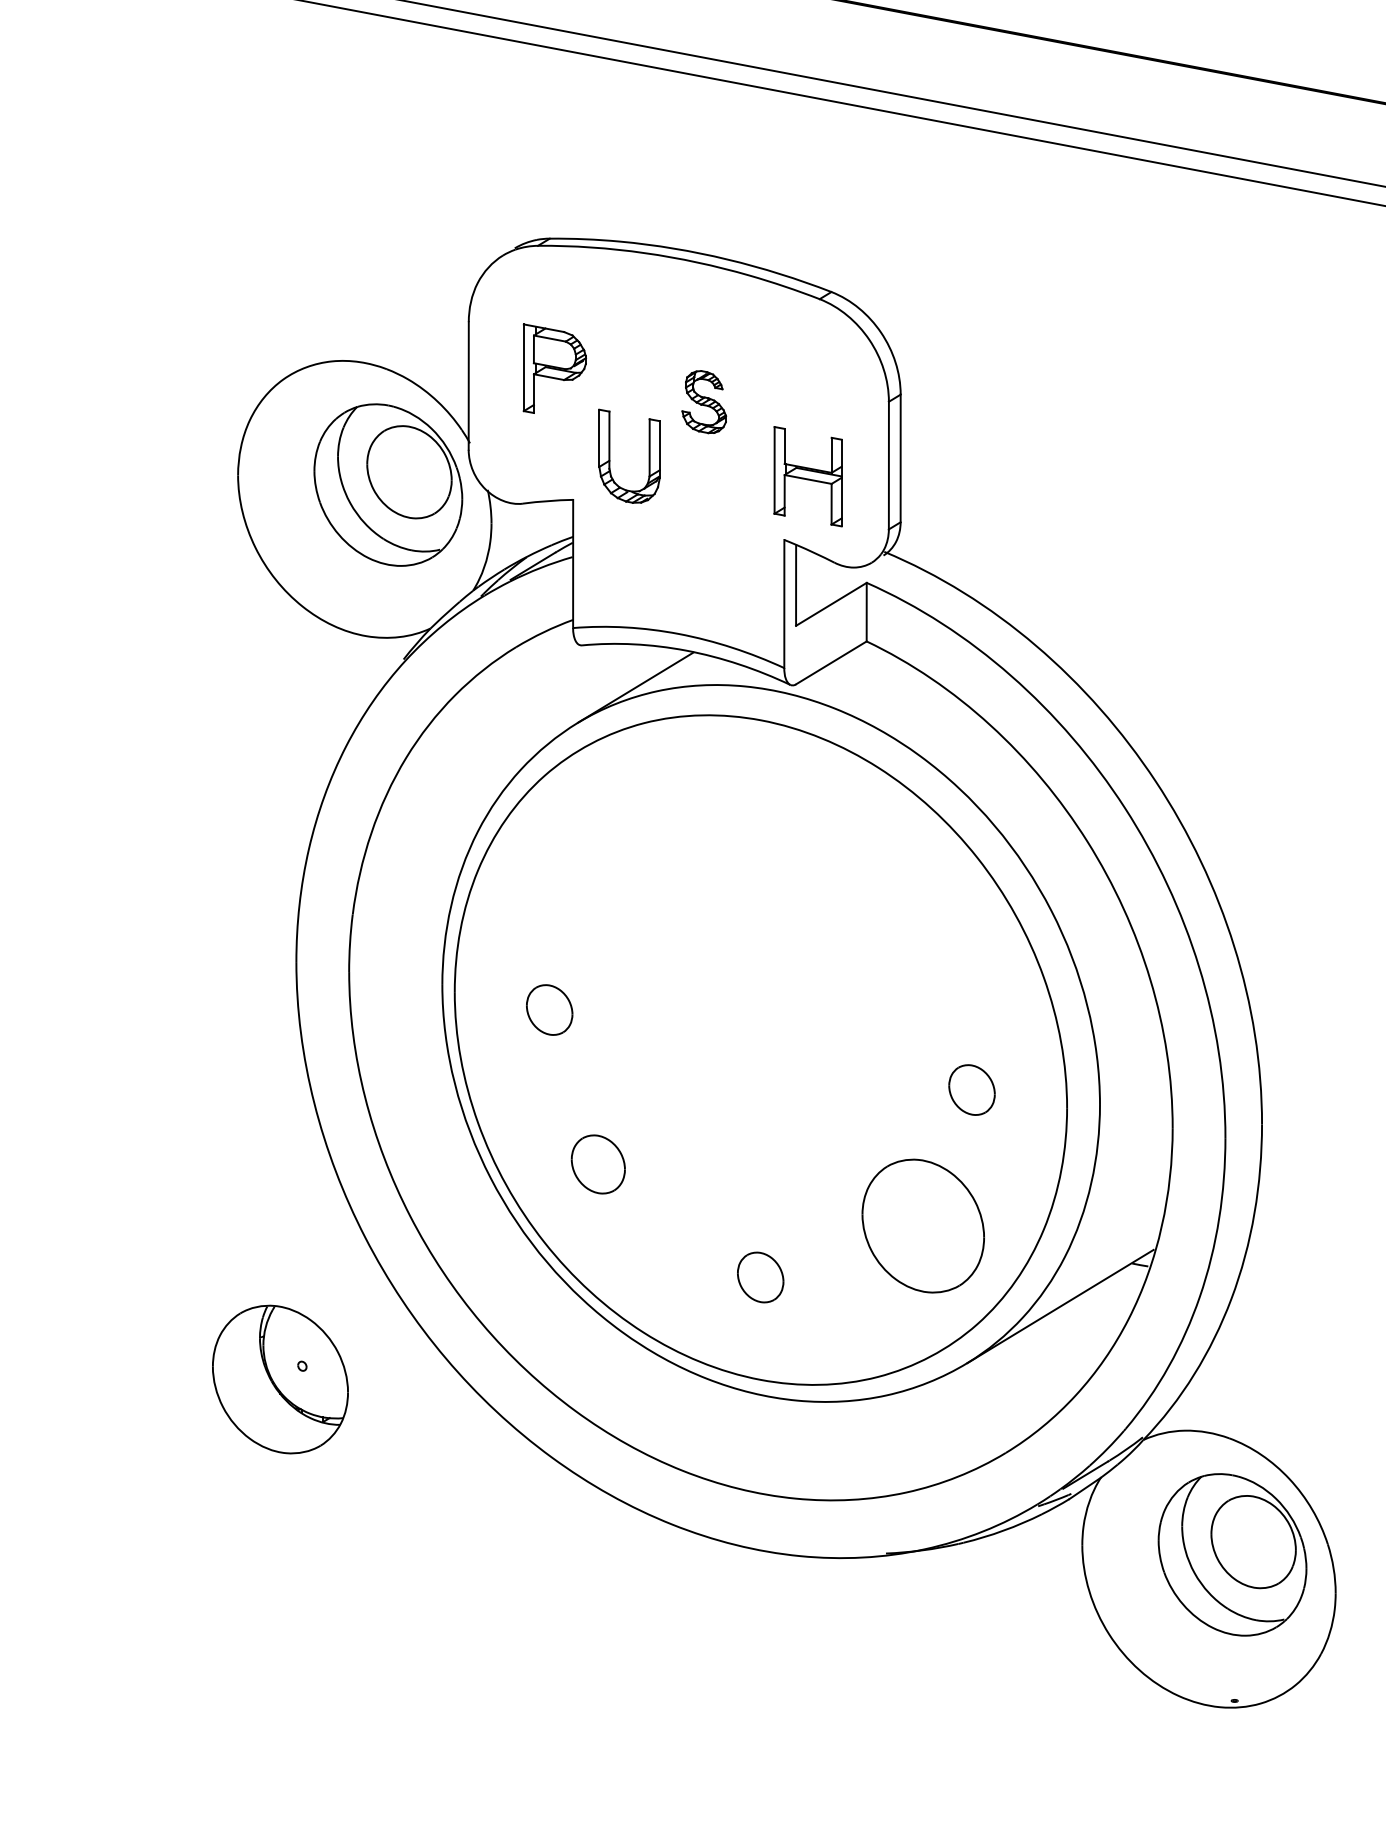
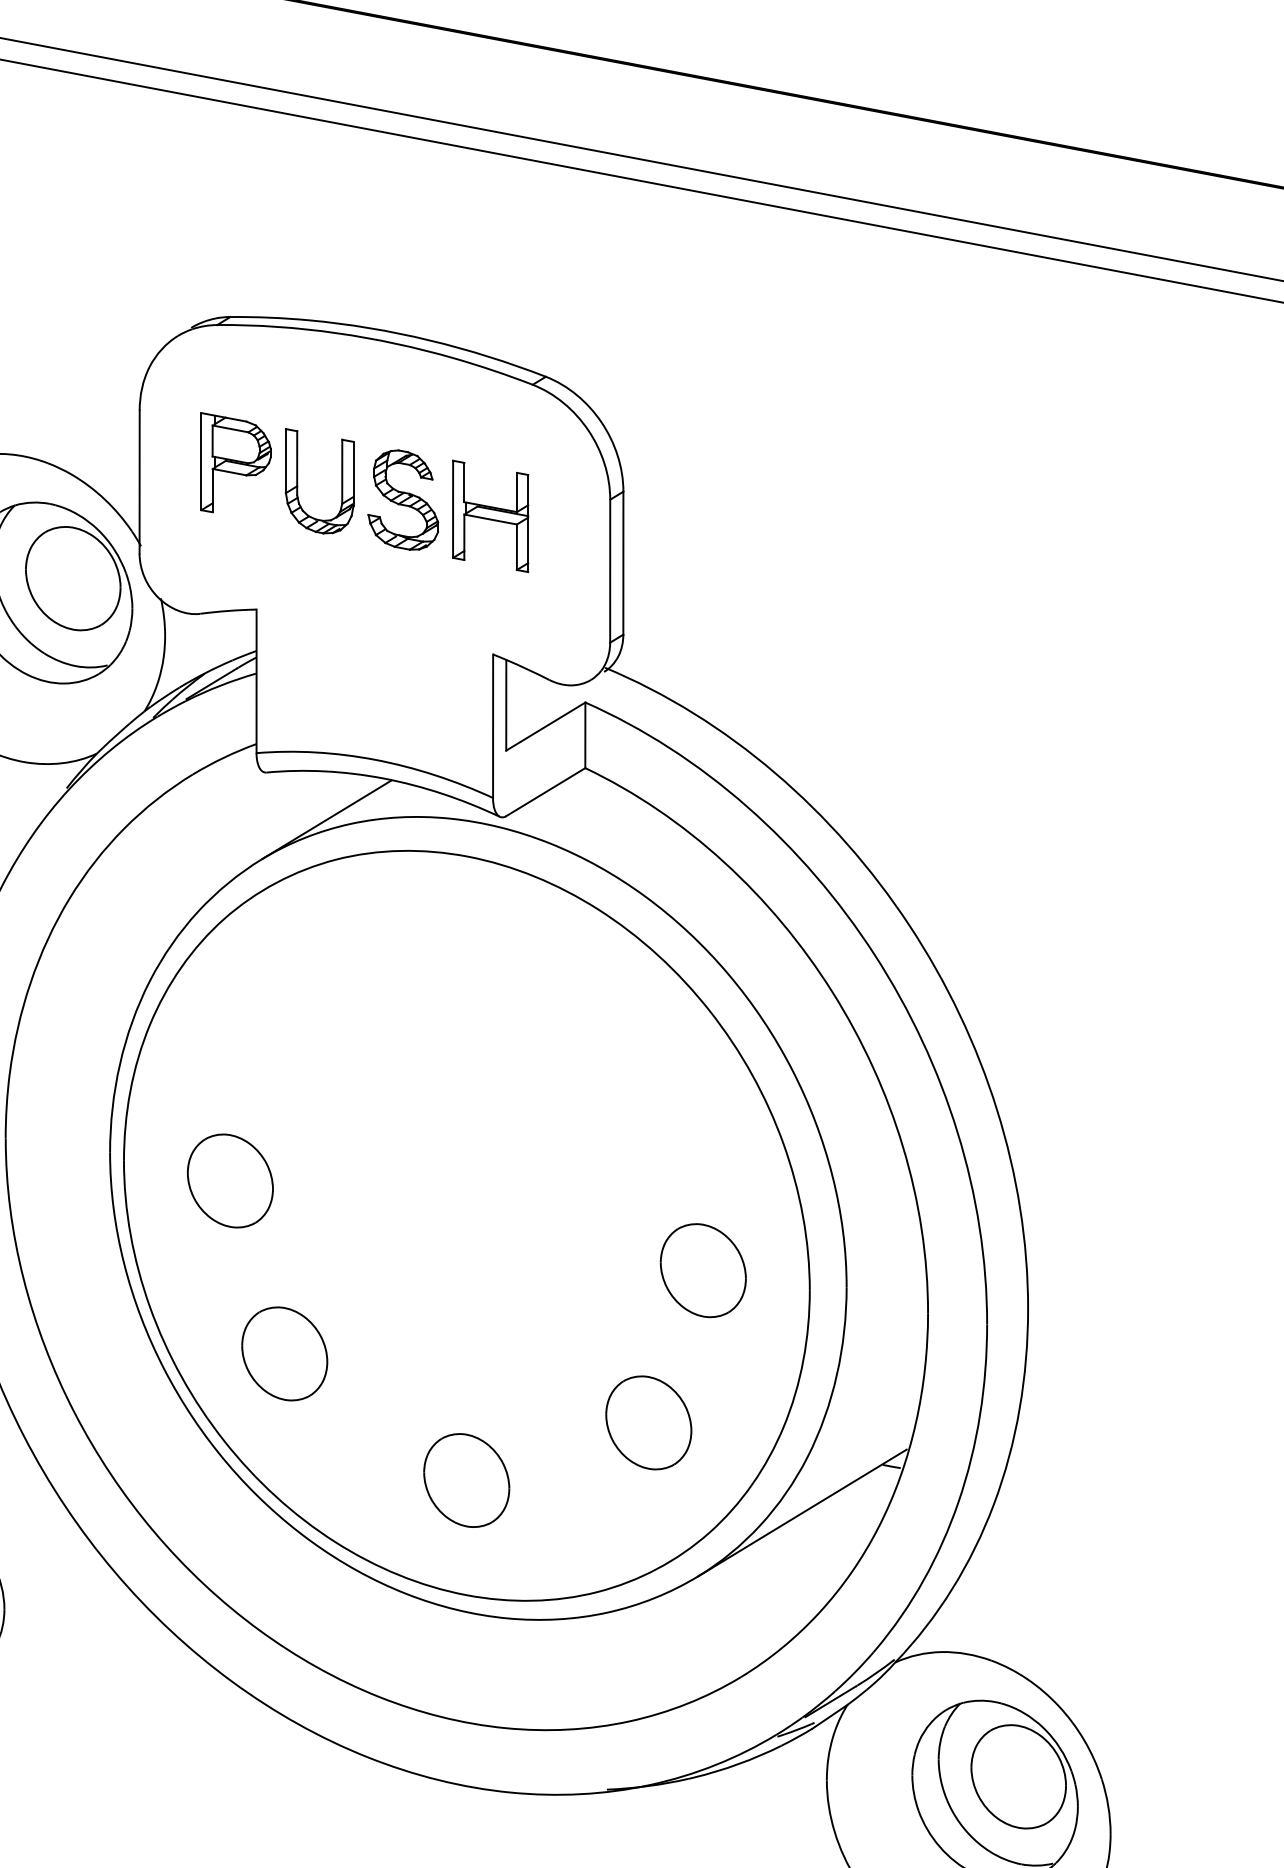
part: (704, 401) -> (403, 499), size x1.43
part: (610, 455) -> (298, 480), moved
part: (807, 476) -> (489, 516), moved
part: (549, 1009) -> (230, 1180), size x1.67
part: (971, 1089) -> (702, 1269), size x1.67
part: (598, 1164) -> (284, 1353), size x1.43
part: (923, 1225) -> (648, 1422), size x0.62
part: (760, 1277) -> (466, 1480), size x1.67

